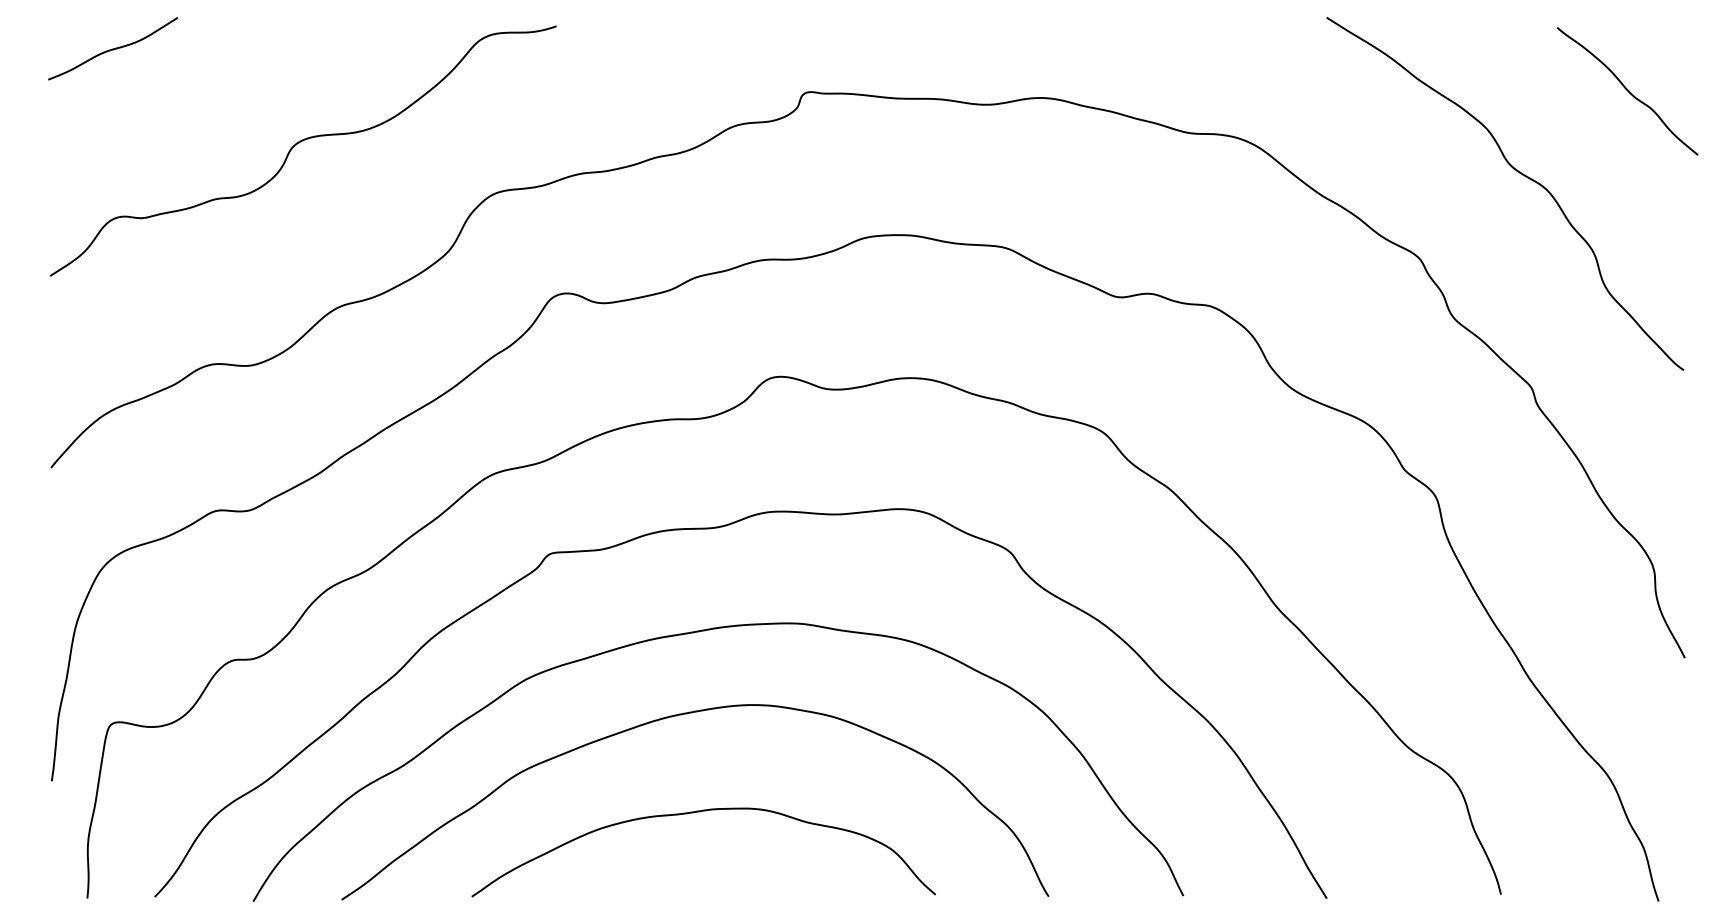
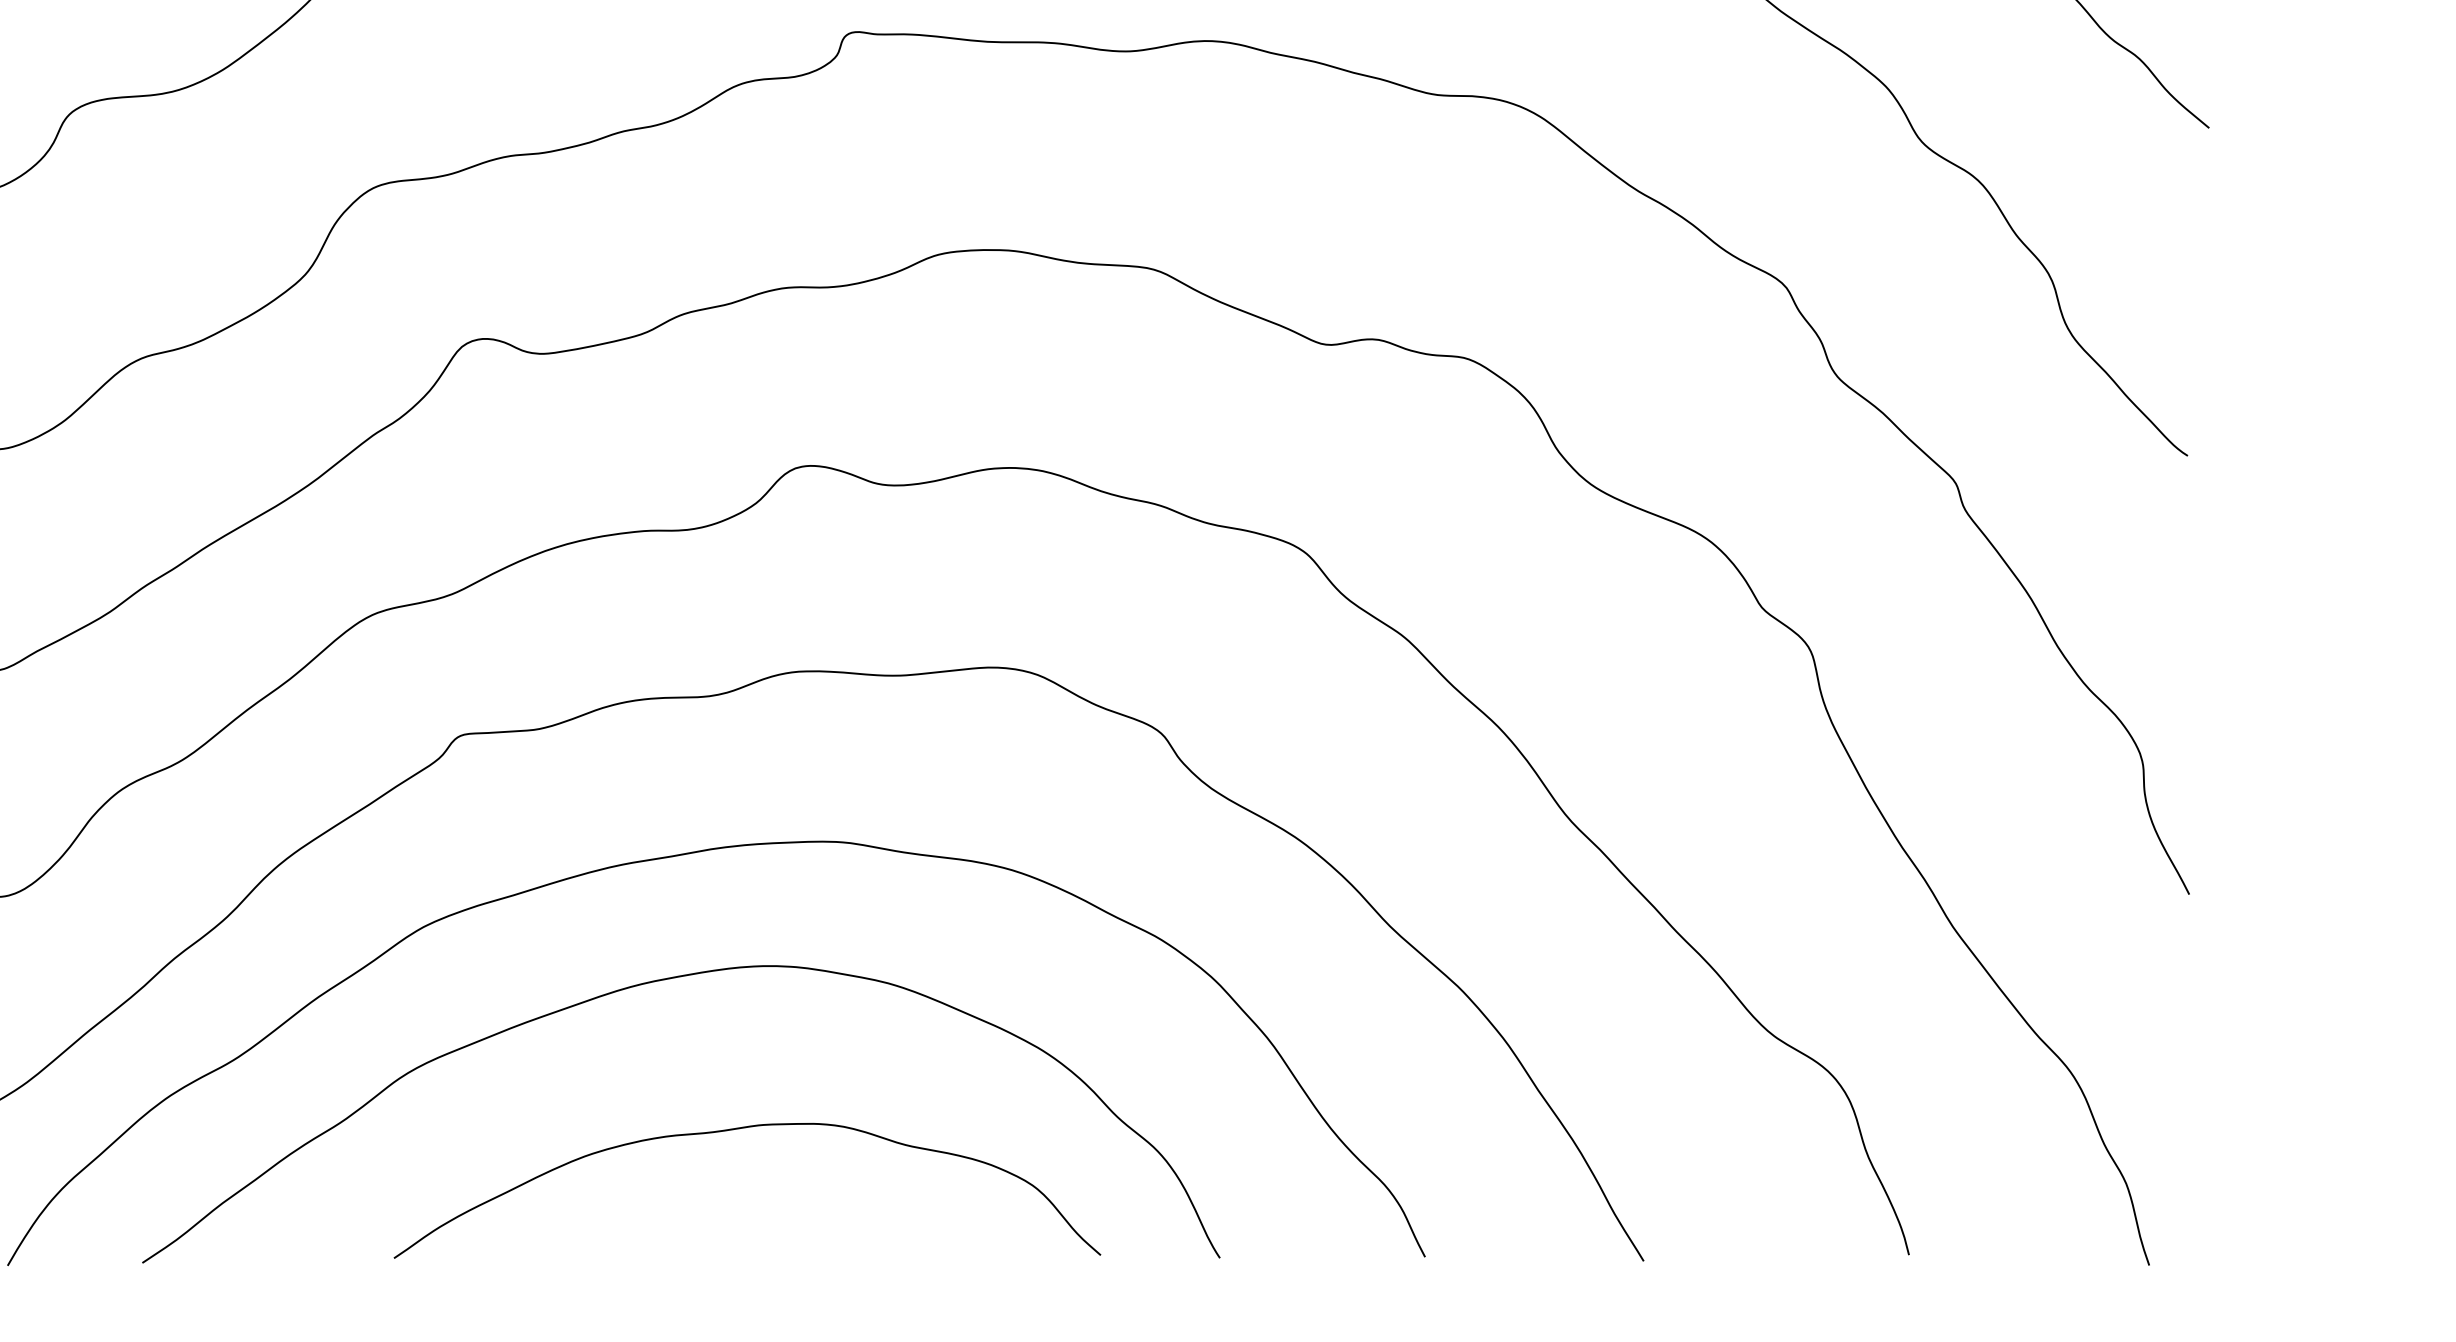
curve: (699, 812) -> (740, 1129), moved

